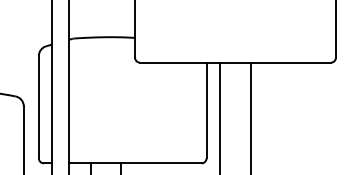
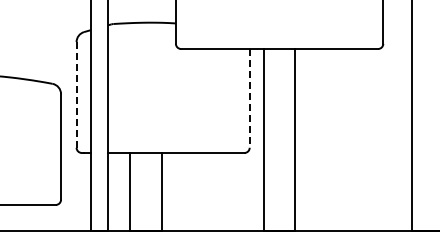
line: (38, 106) -> (76, 94), solid -> dashed
line: (206, 110) -> (249, 98), solid -> dashed

